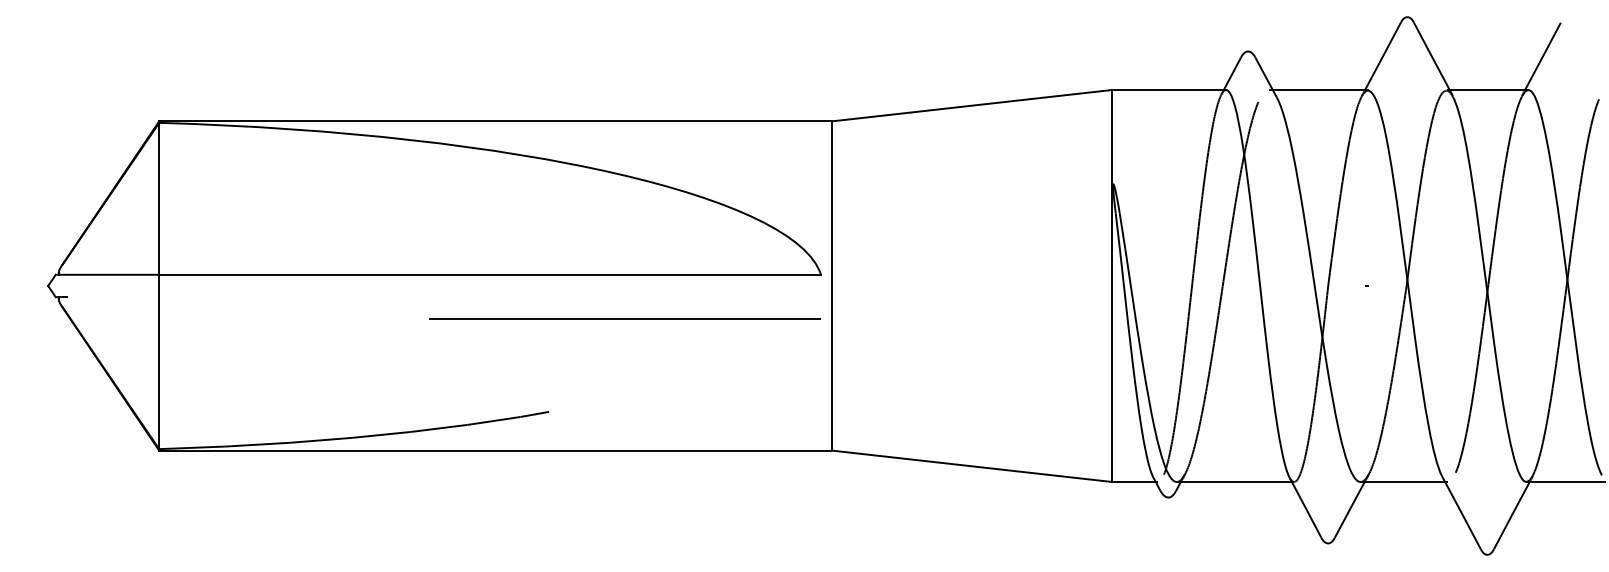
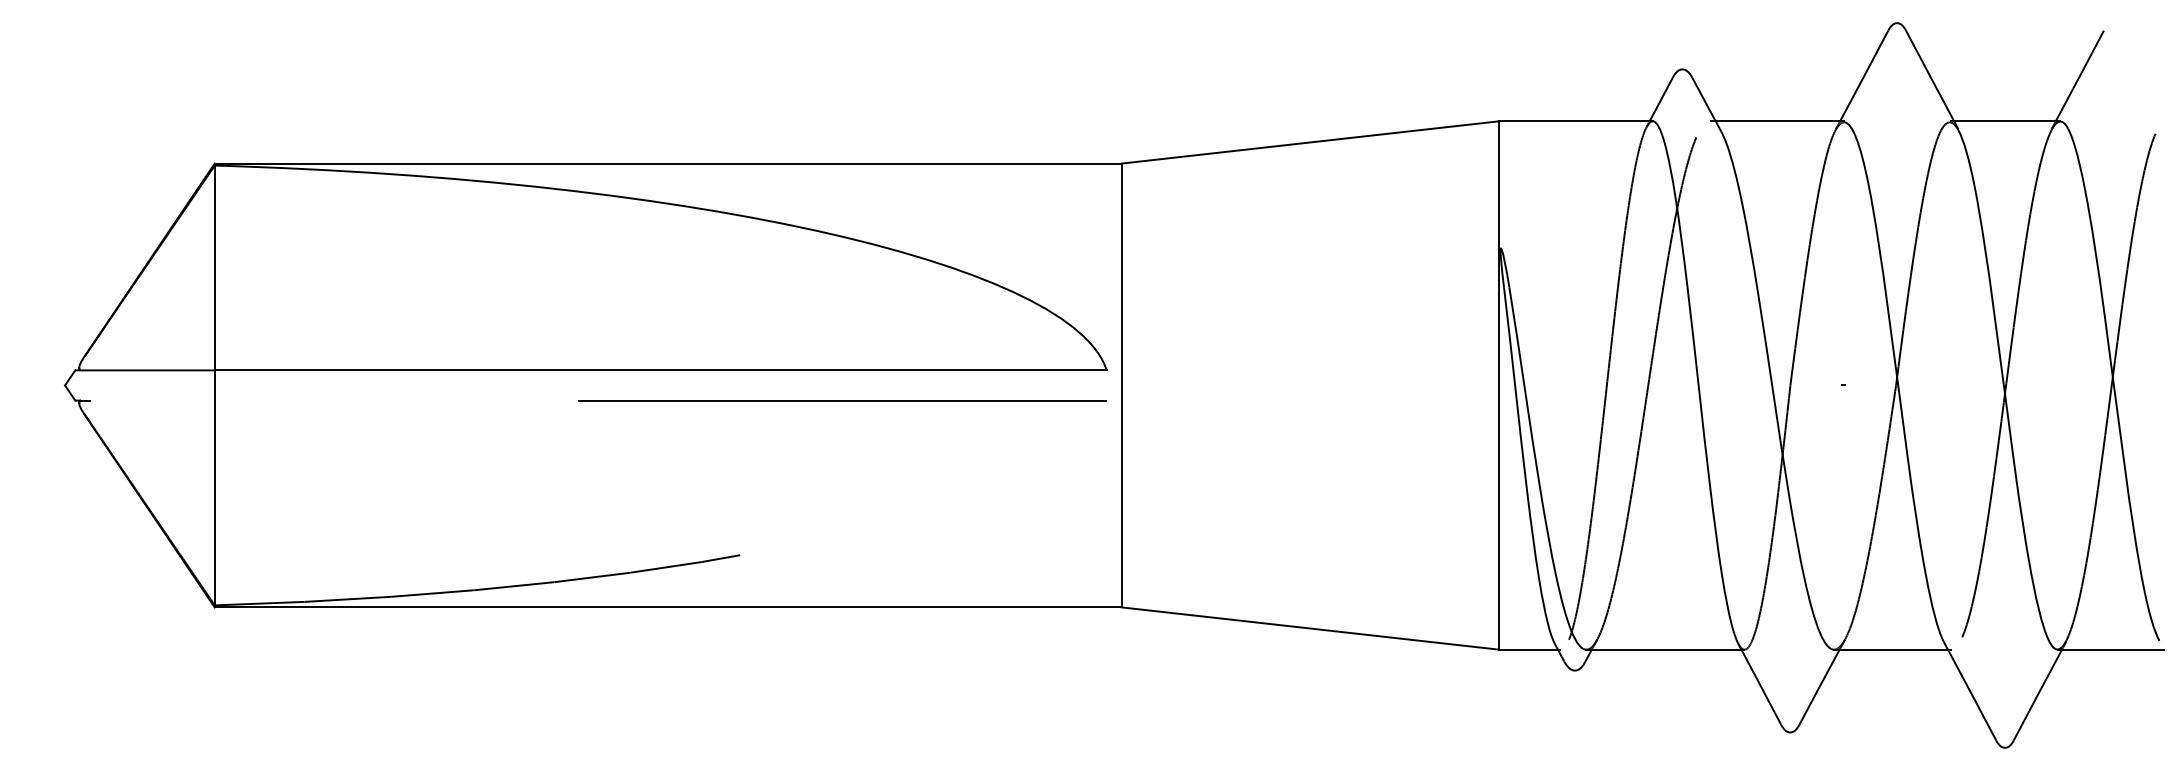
line: (624, 318) -> (842, 400), moved

